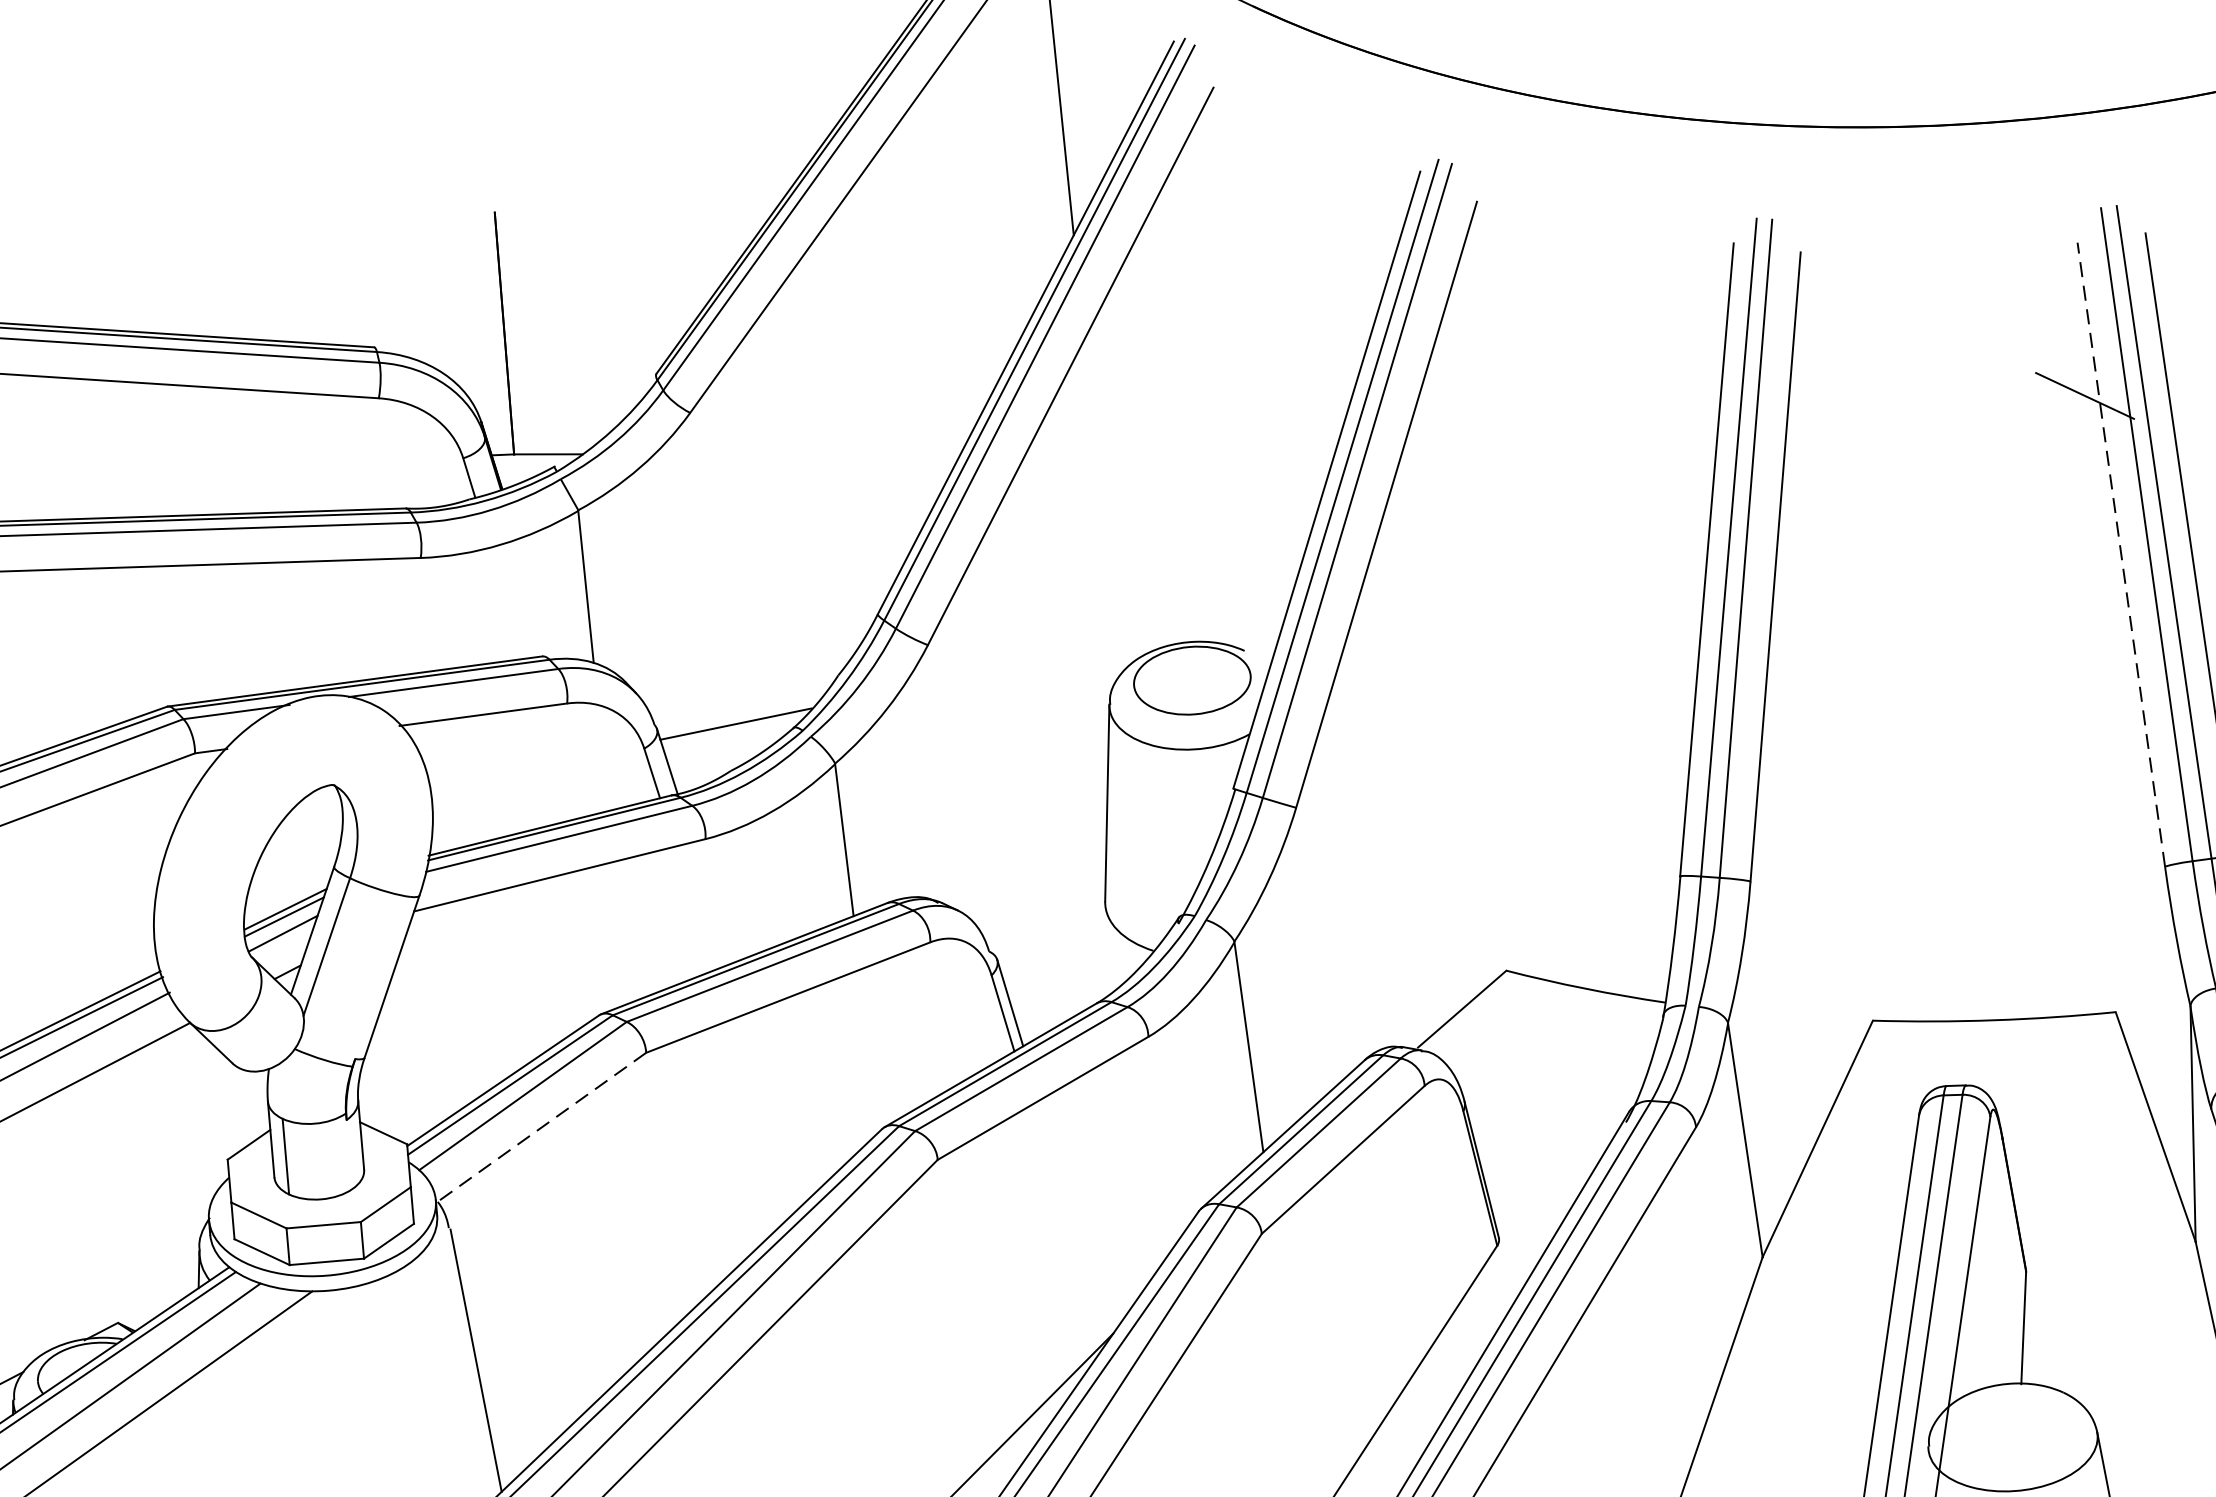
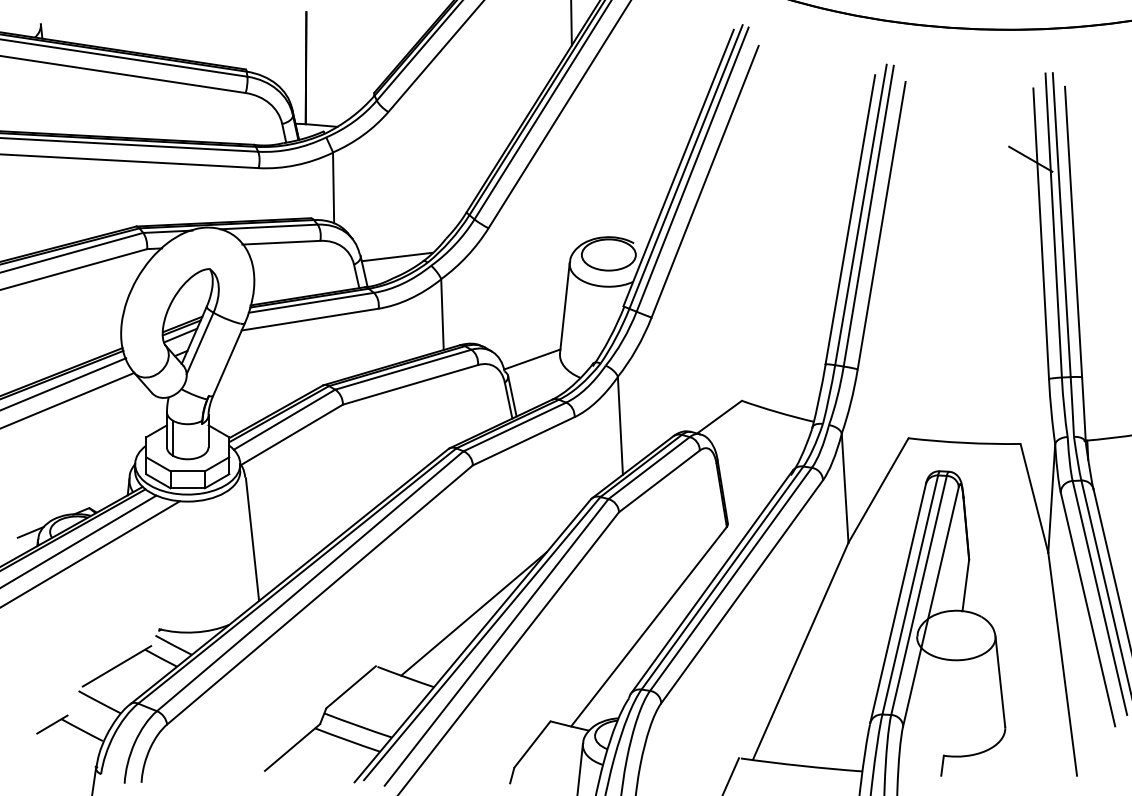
line: (2121, 554) -> (1041, 233), dashed -> solid
line: (1046, 920) -> (532, 359), added
line: (540, 1128) -> (291, 435), dashed -> solid

